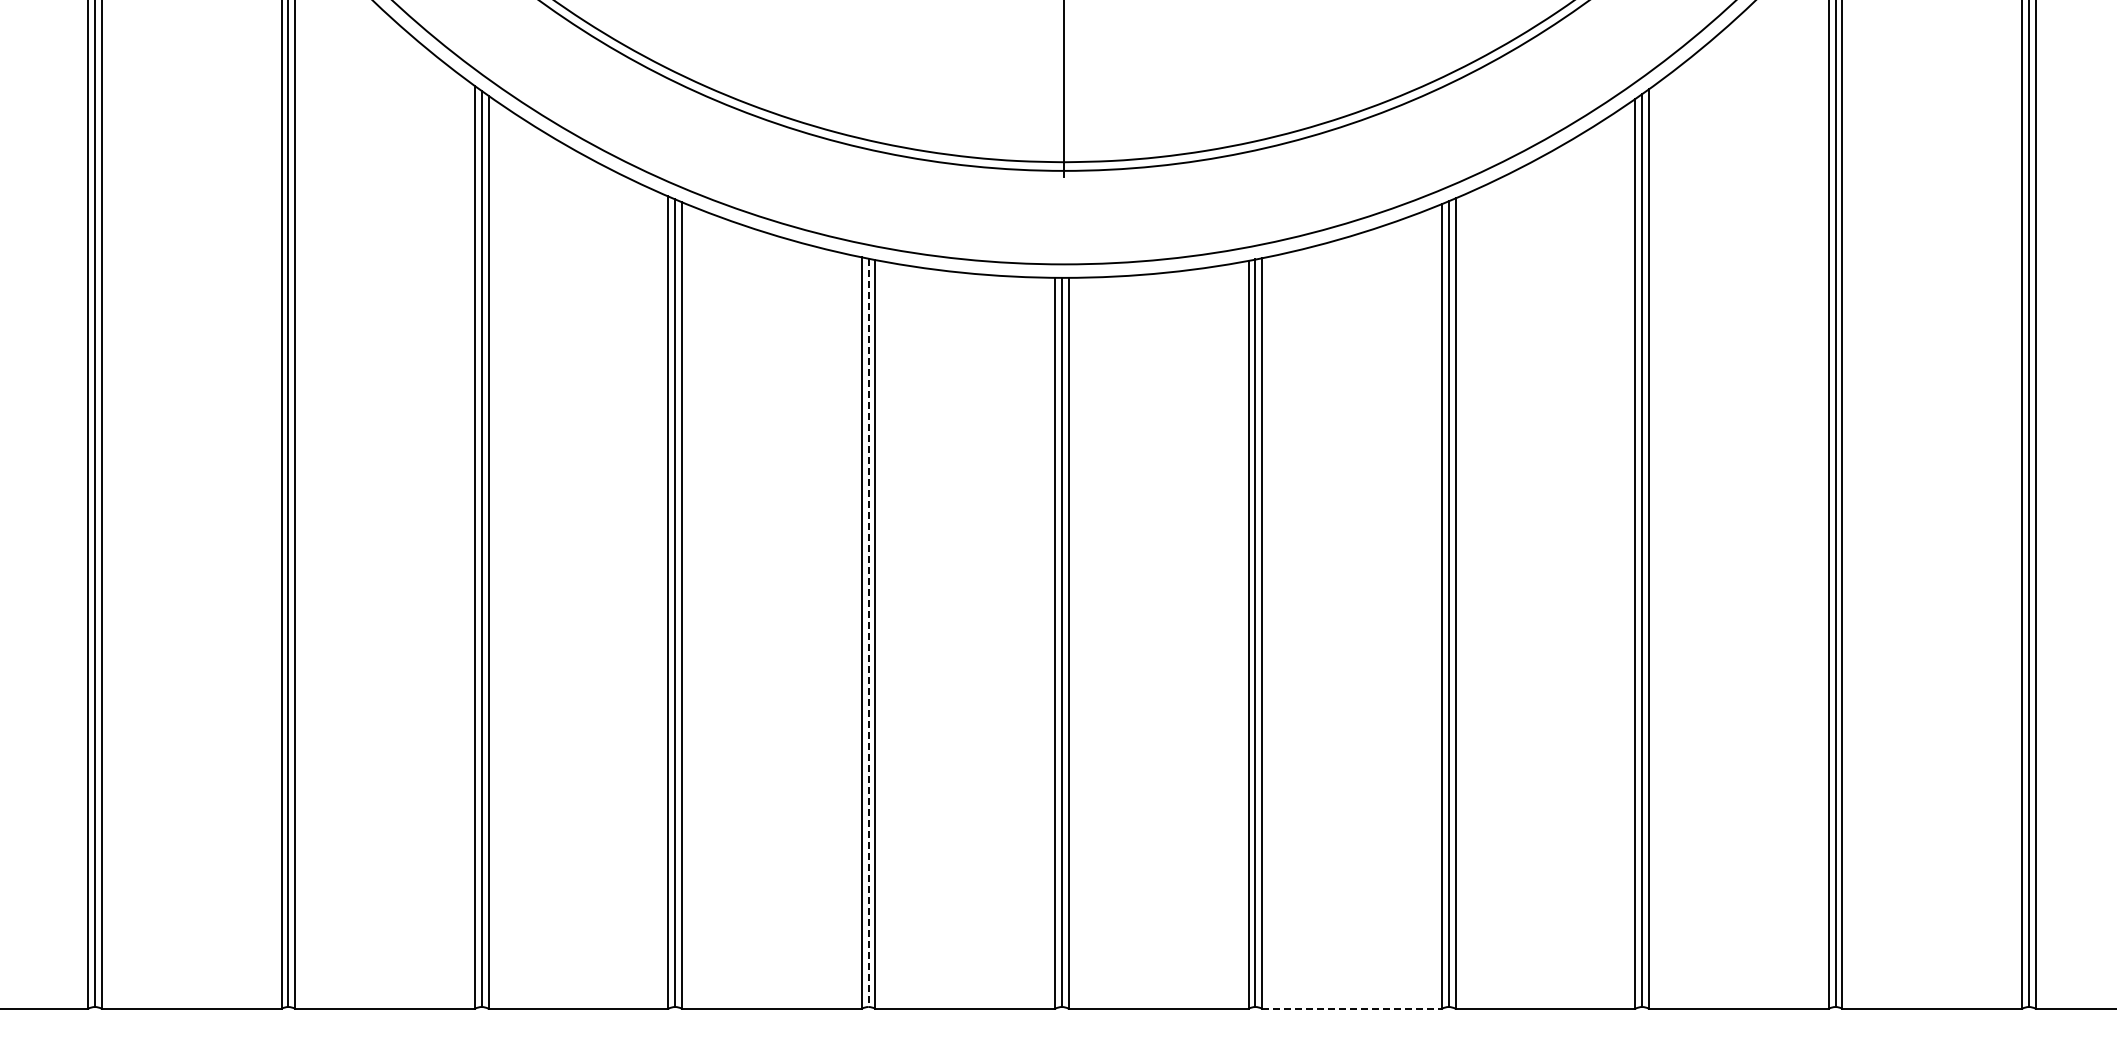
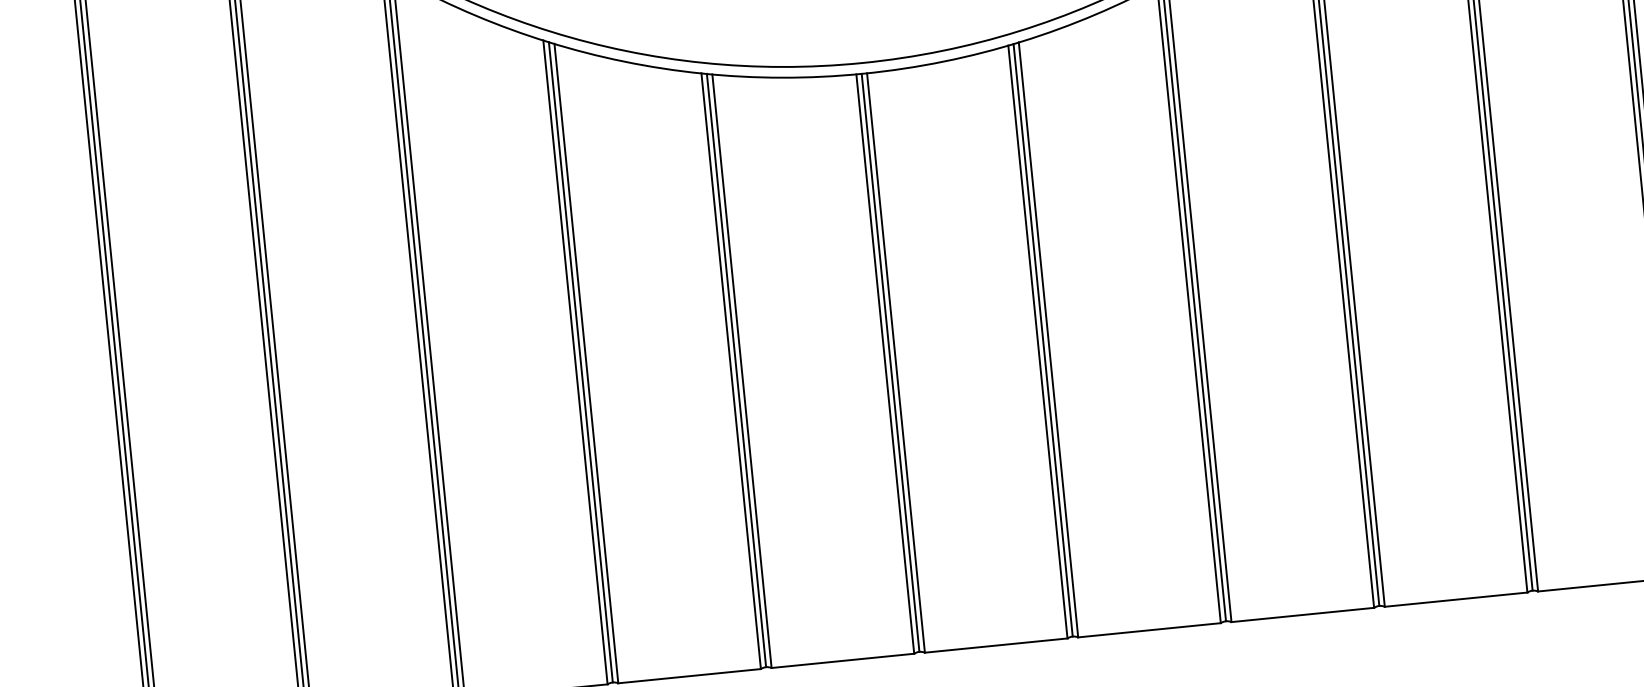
line: (868, 633) -> (736, 371), dashed -> solid
line: (1352, 1008) -> (1149, 630), dashed -> solid

